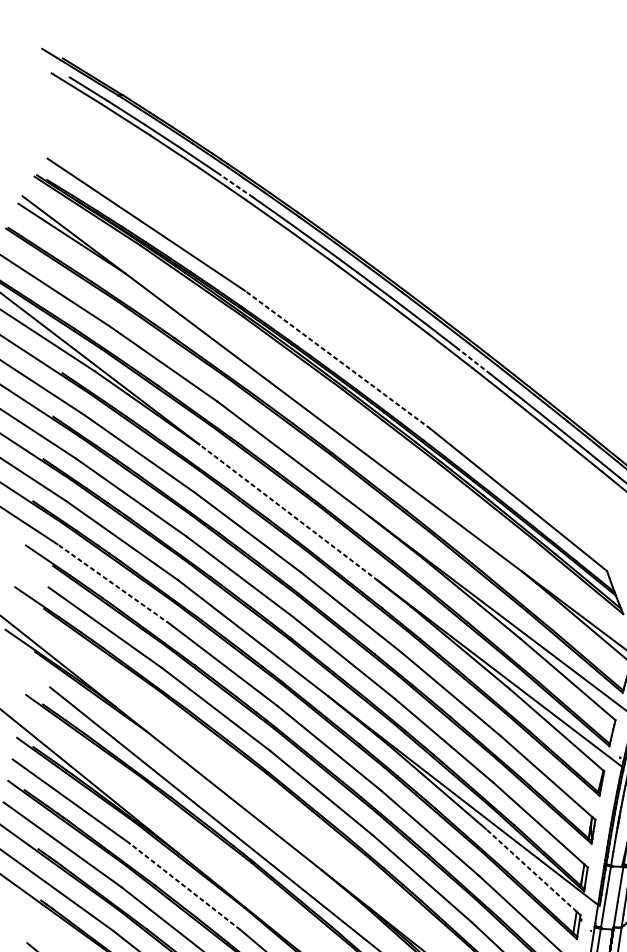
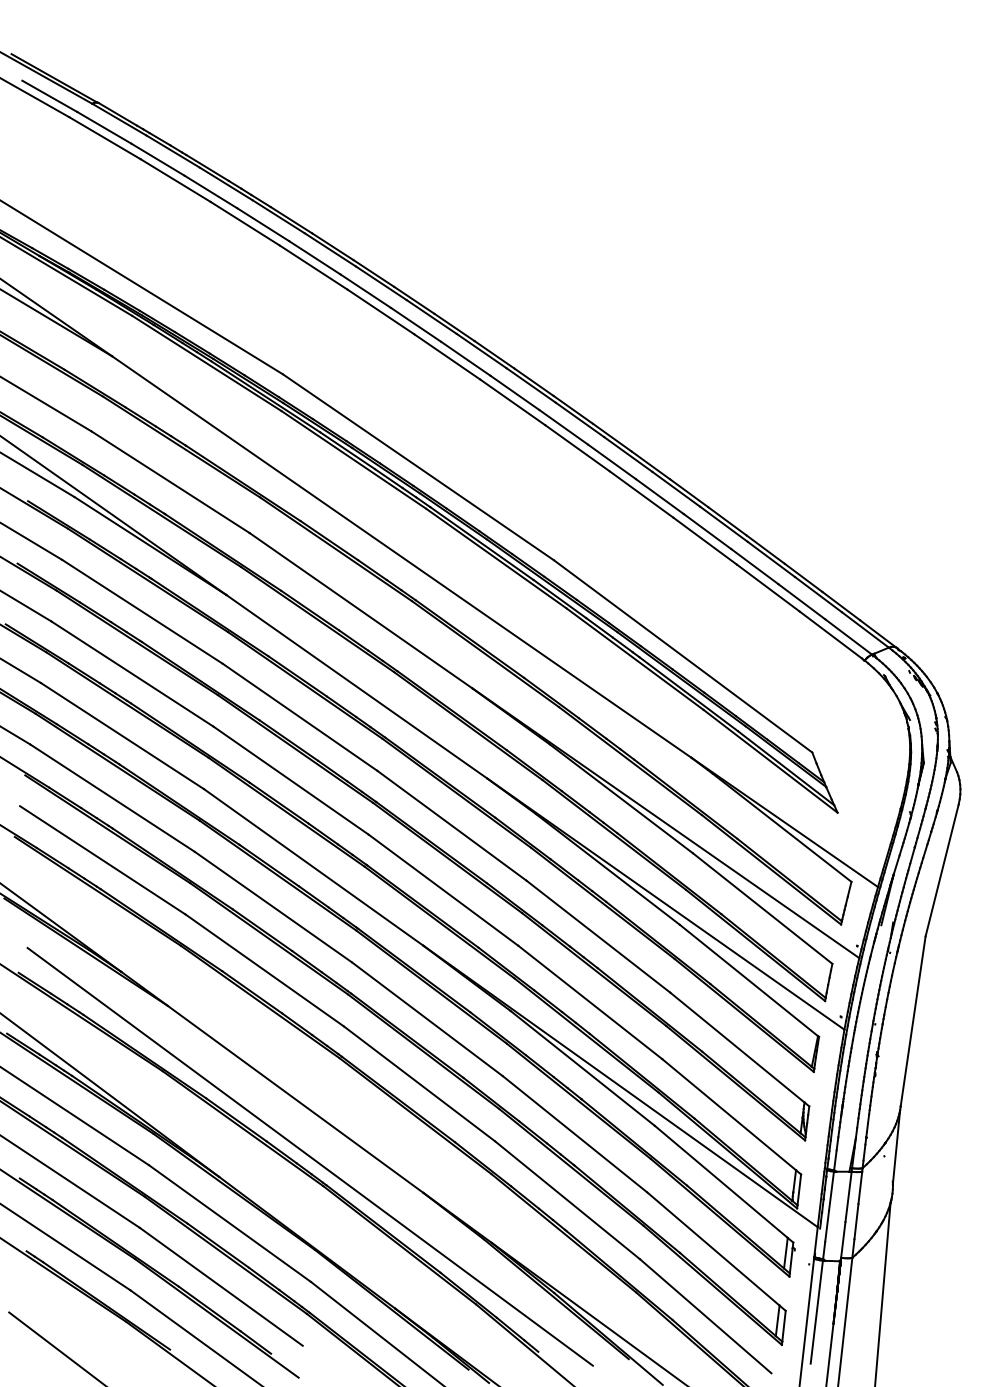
line: (235, 185) -> (263, 224), dashed -> solid
line: (337, 359) -> (417, 466), dashed -> solid
line: (474, 361) -> (612, 461), dashed -> solid
line: (288, 512) -> (356, 686), dashed -> solid
line: (113, 583) -> (112, 797), dashed -> solid
line: (531, 870) -> (721, 1181), dashed -> solid
line: (184, 886) -> (229, 1223), dashed -> solid

